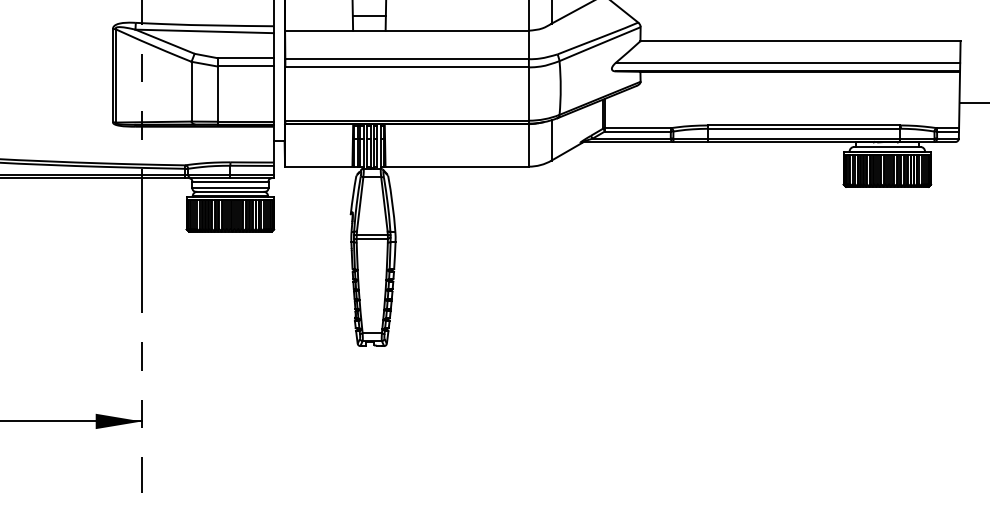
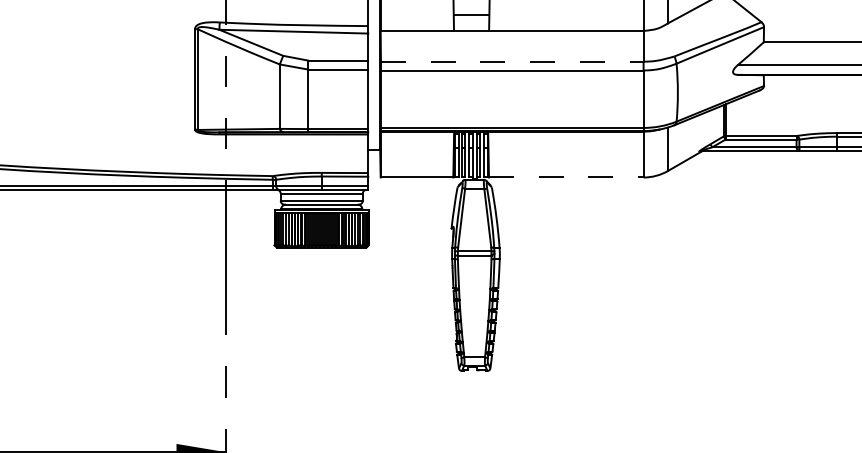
line: (407, 59) -> (512, 61), solid -> dashed
line: (457, 166) -> (566, 177), solid -> dashed

